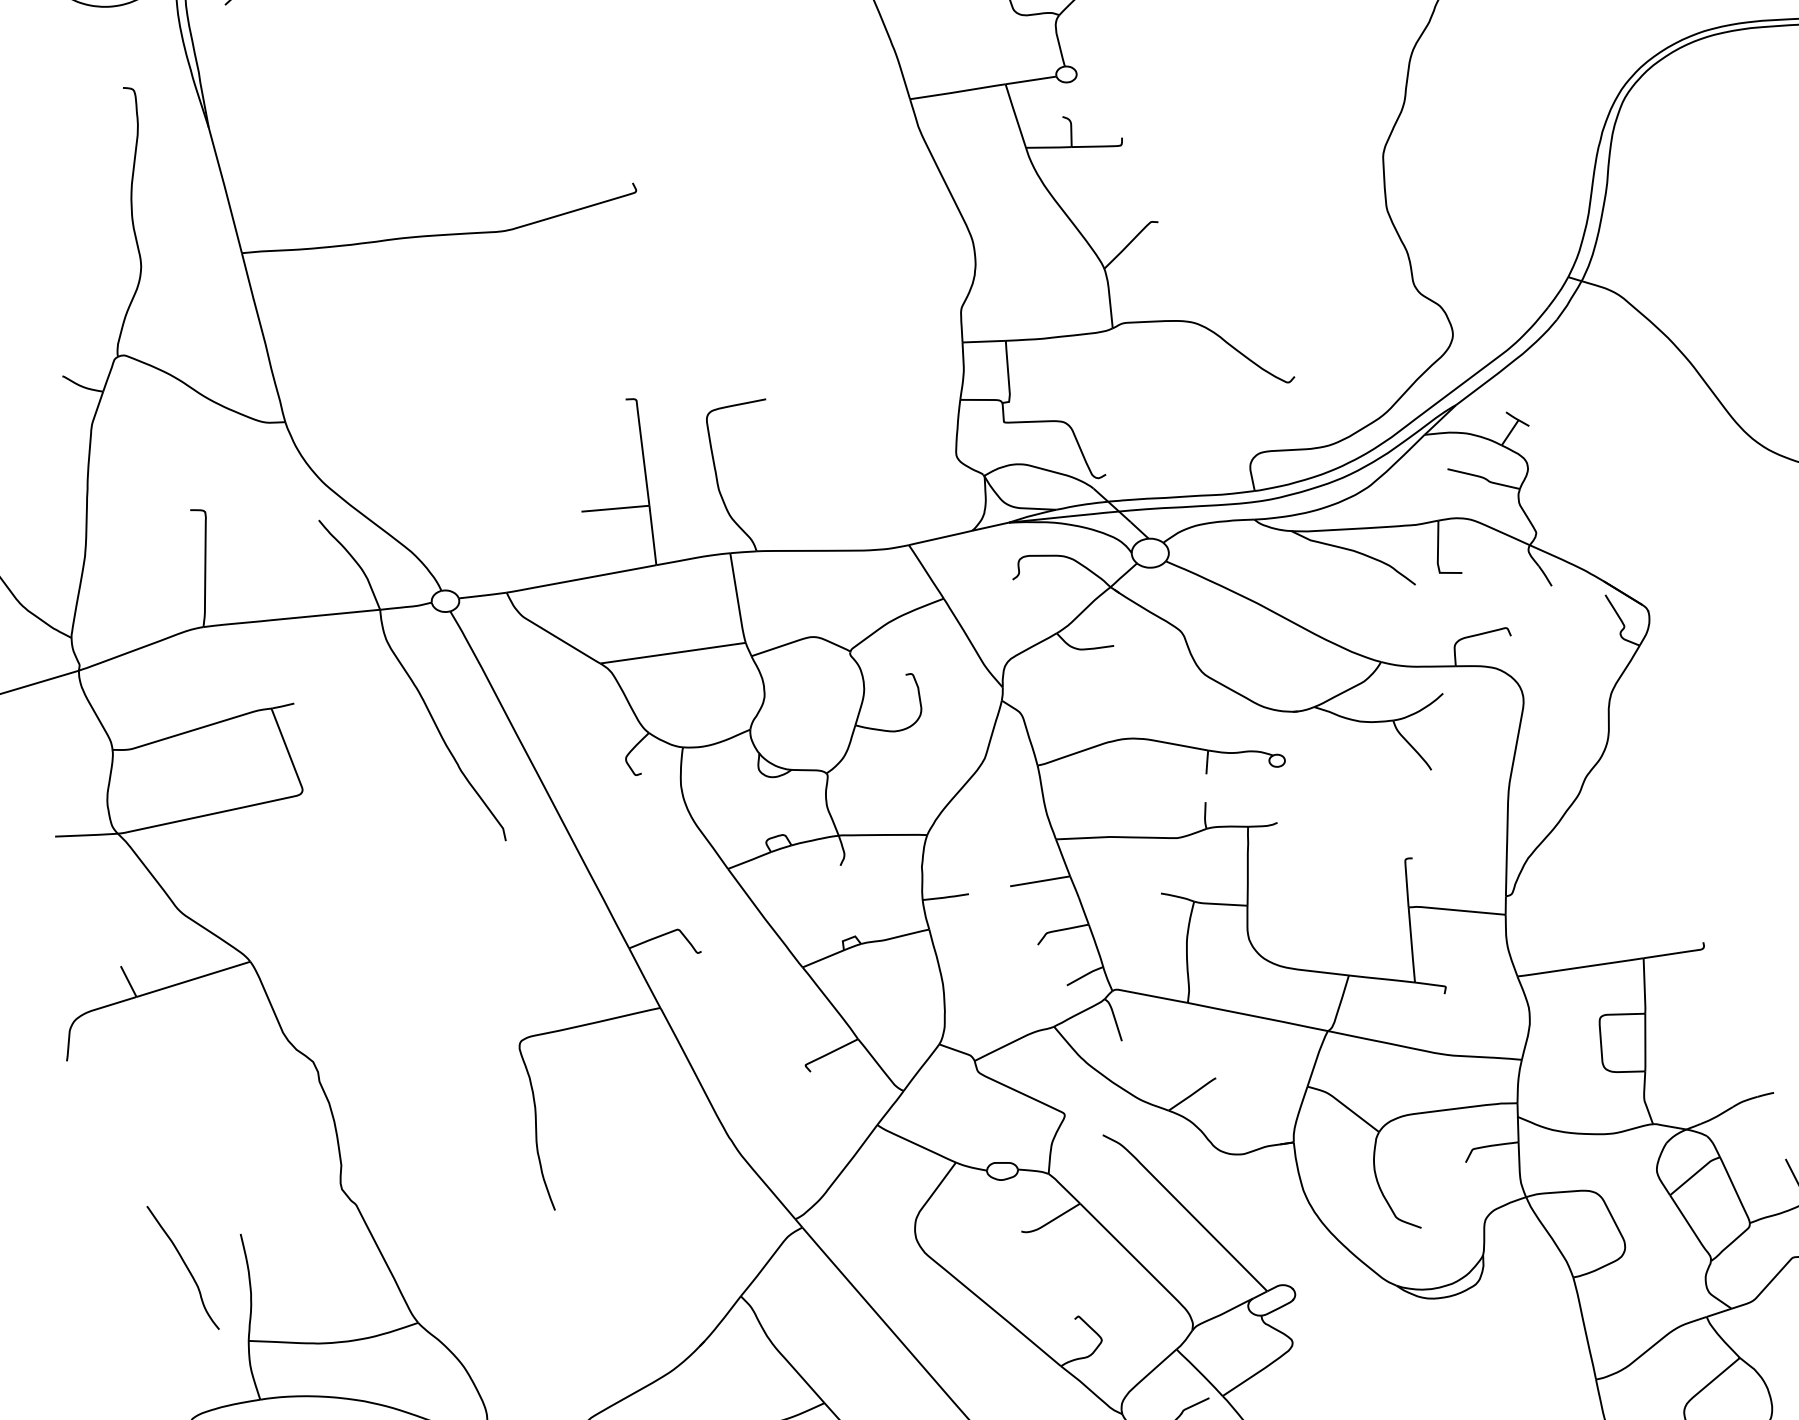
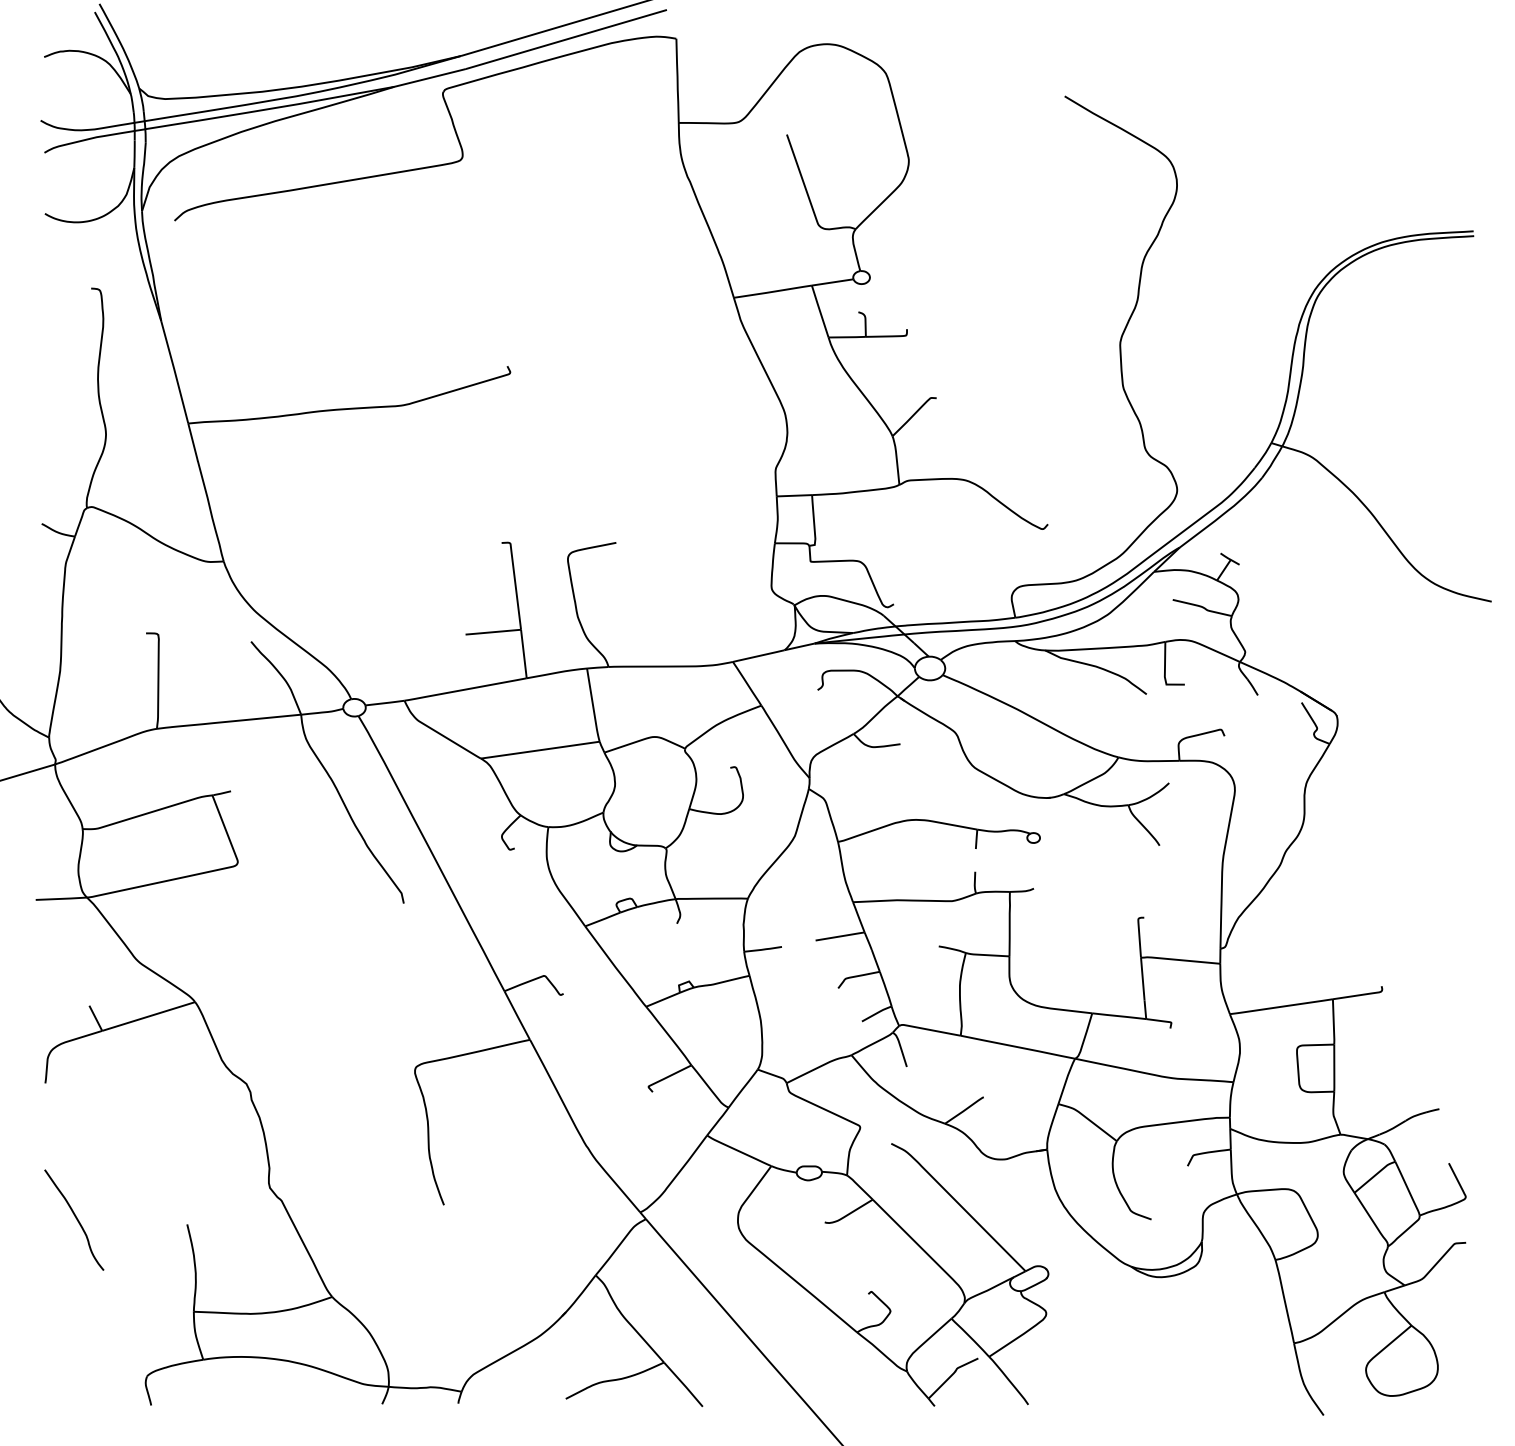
curve: (184, 1265) -> (75, 1218), moved

